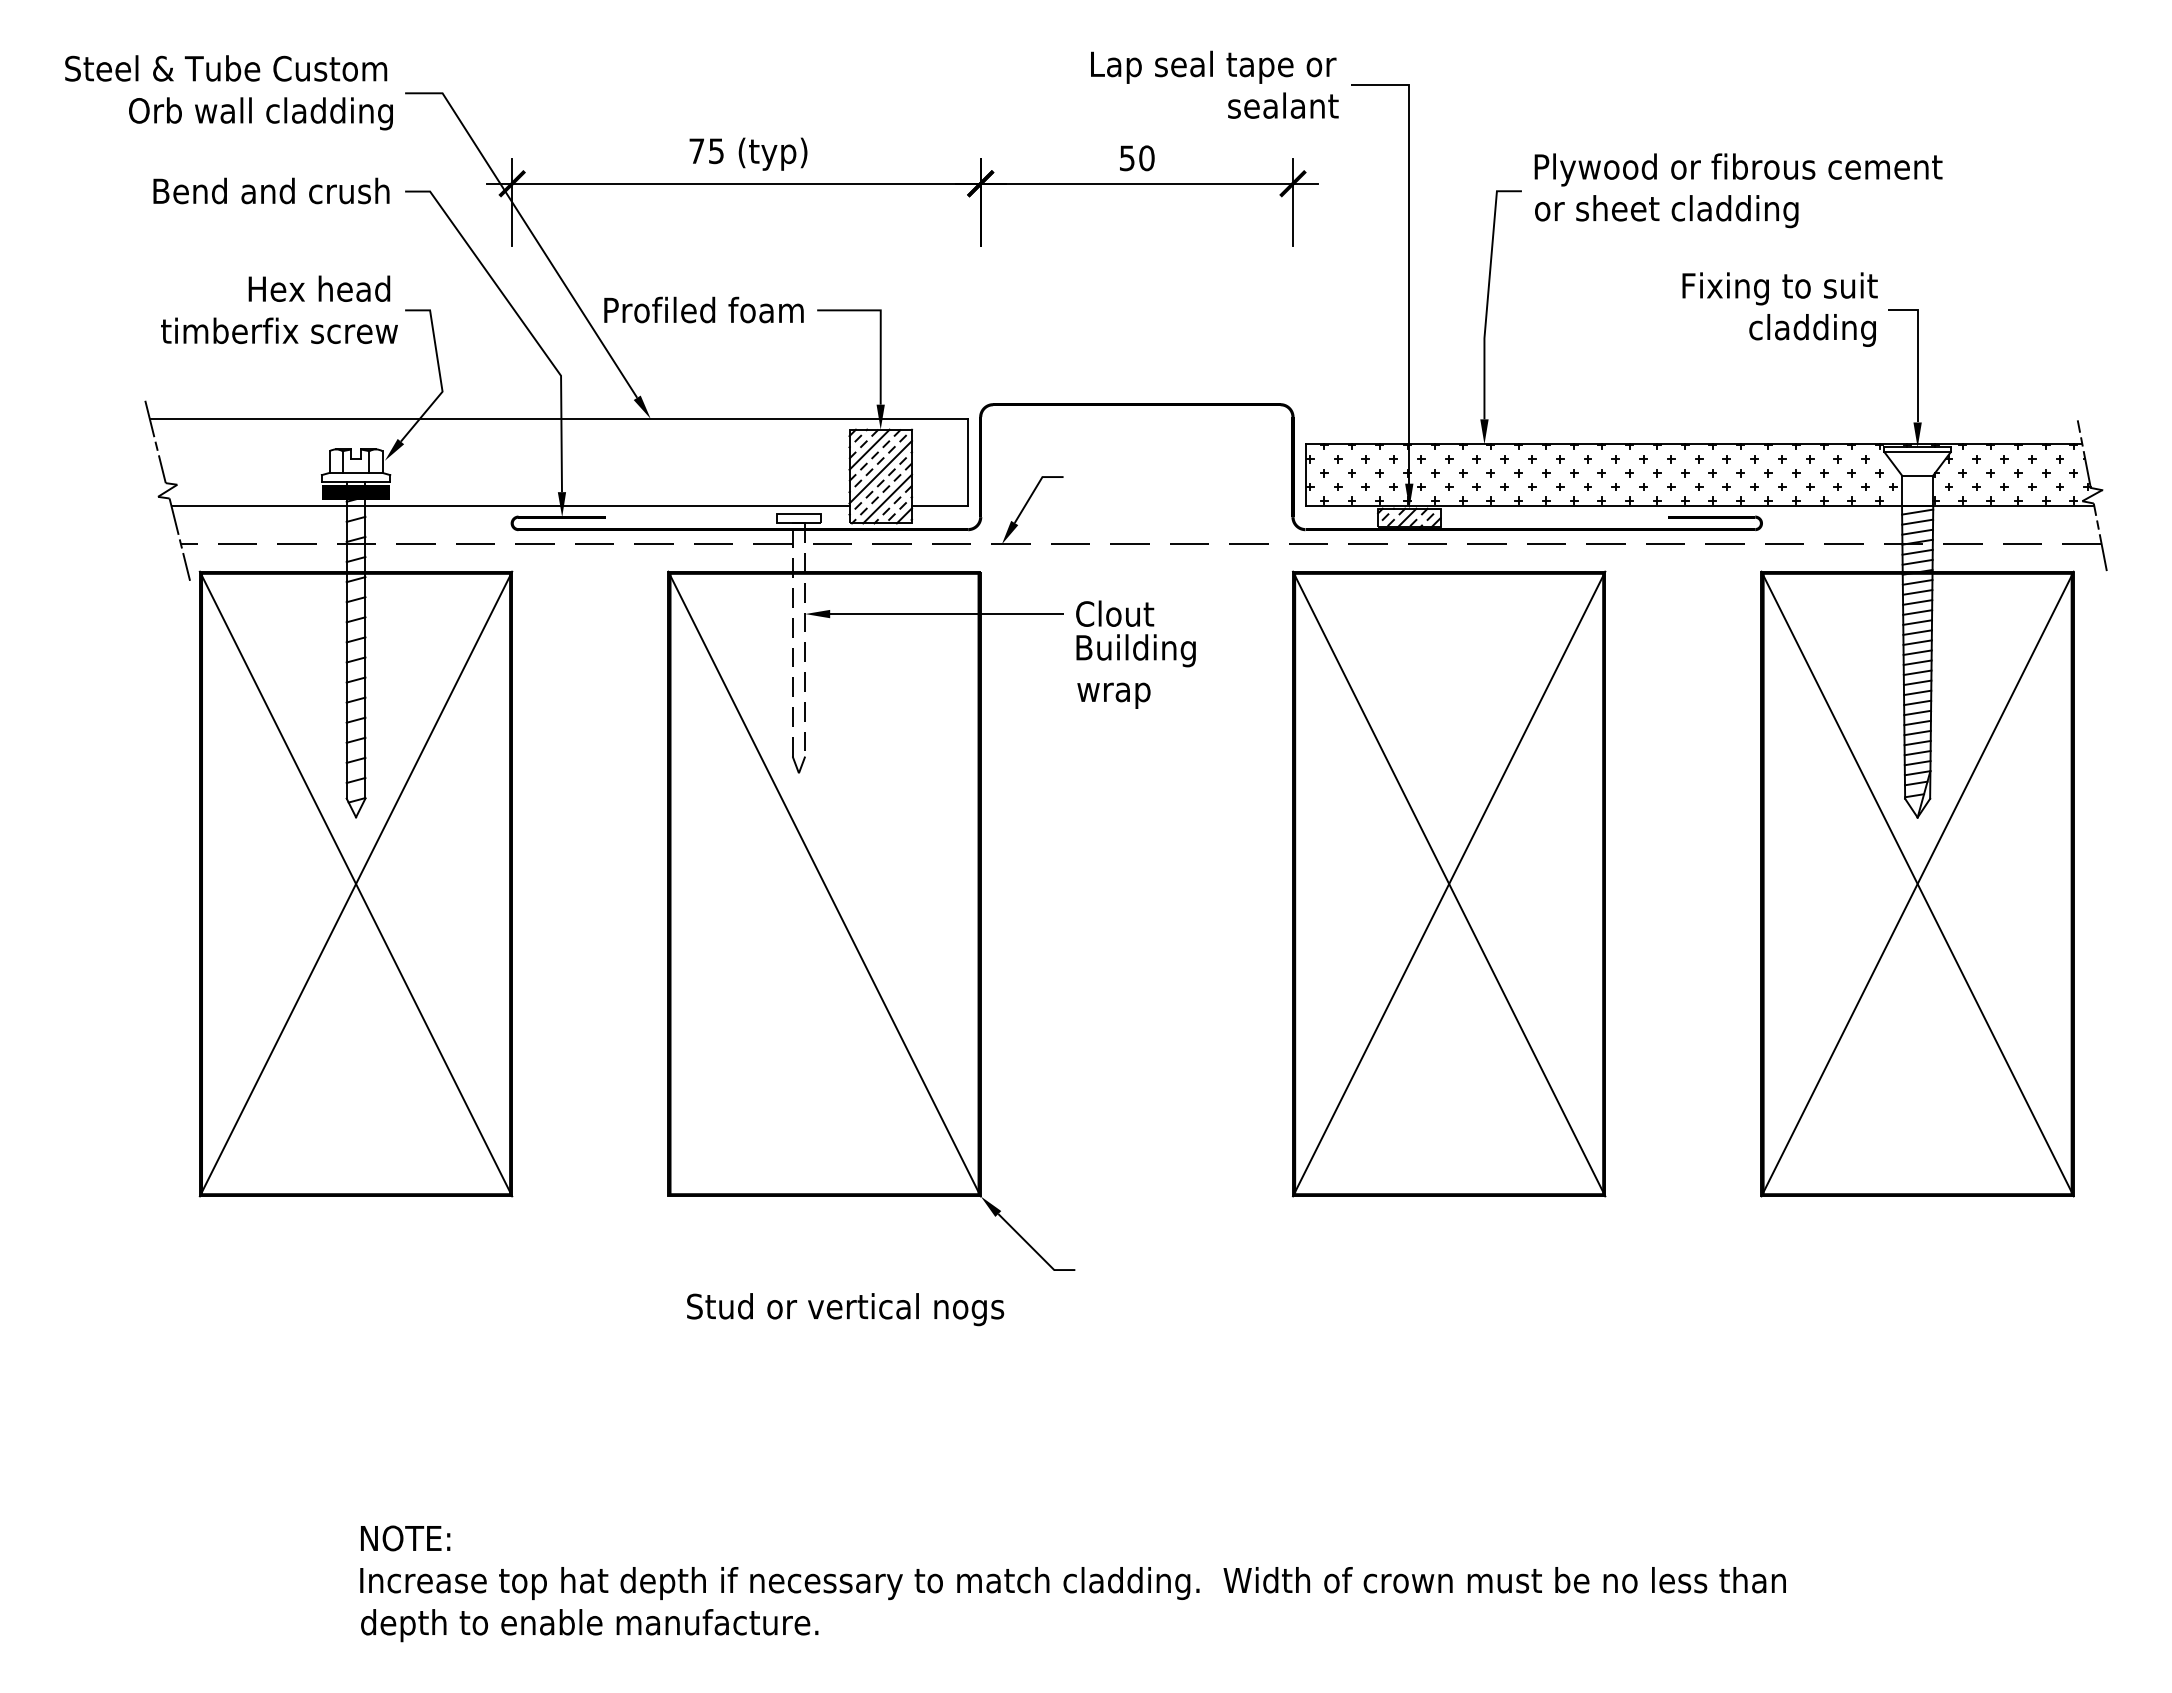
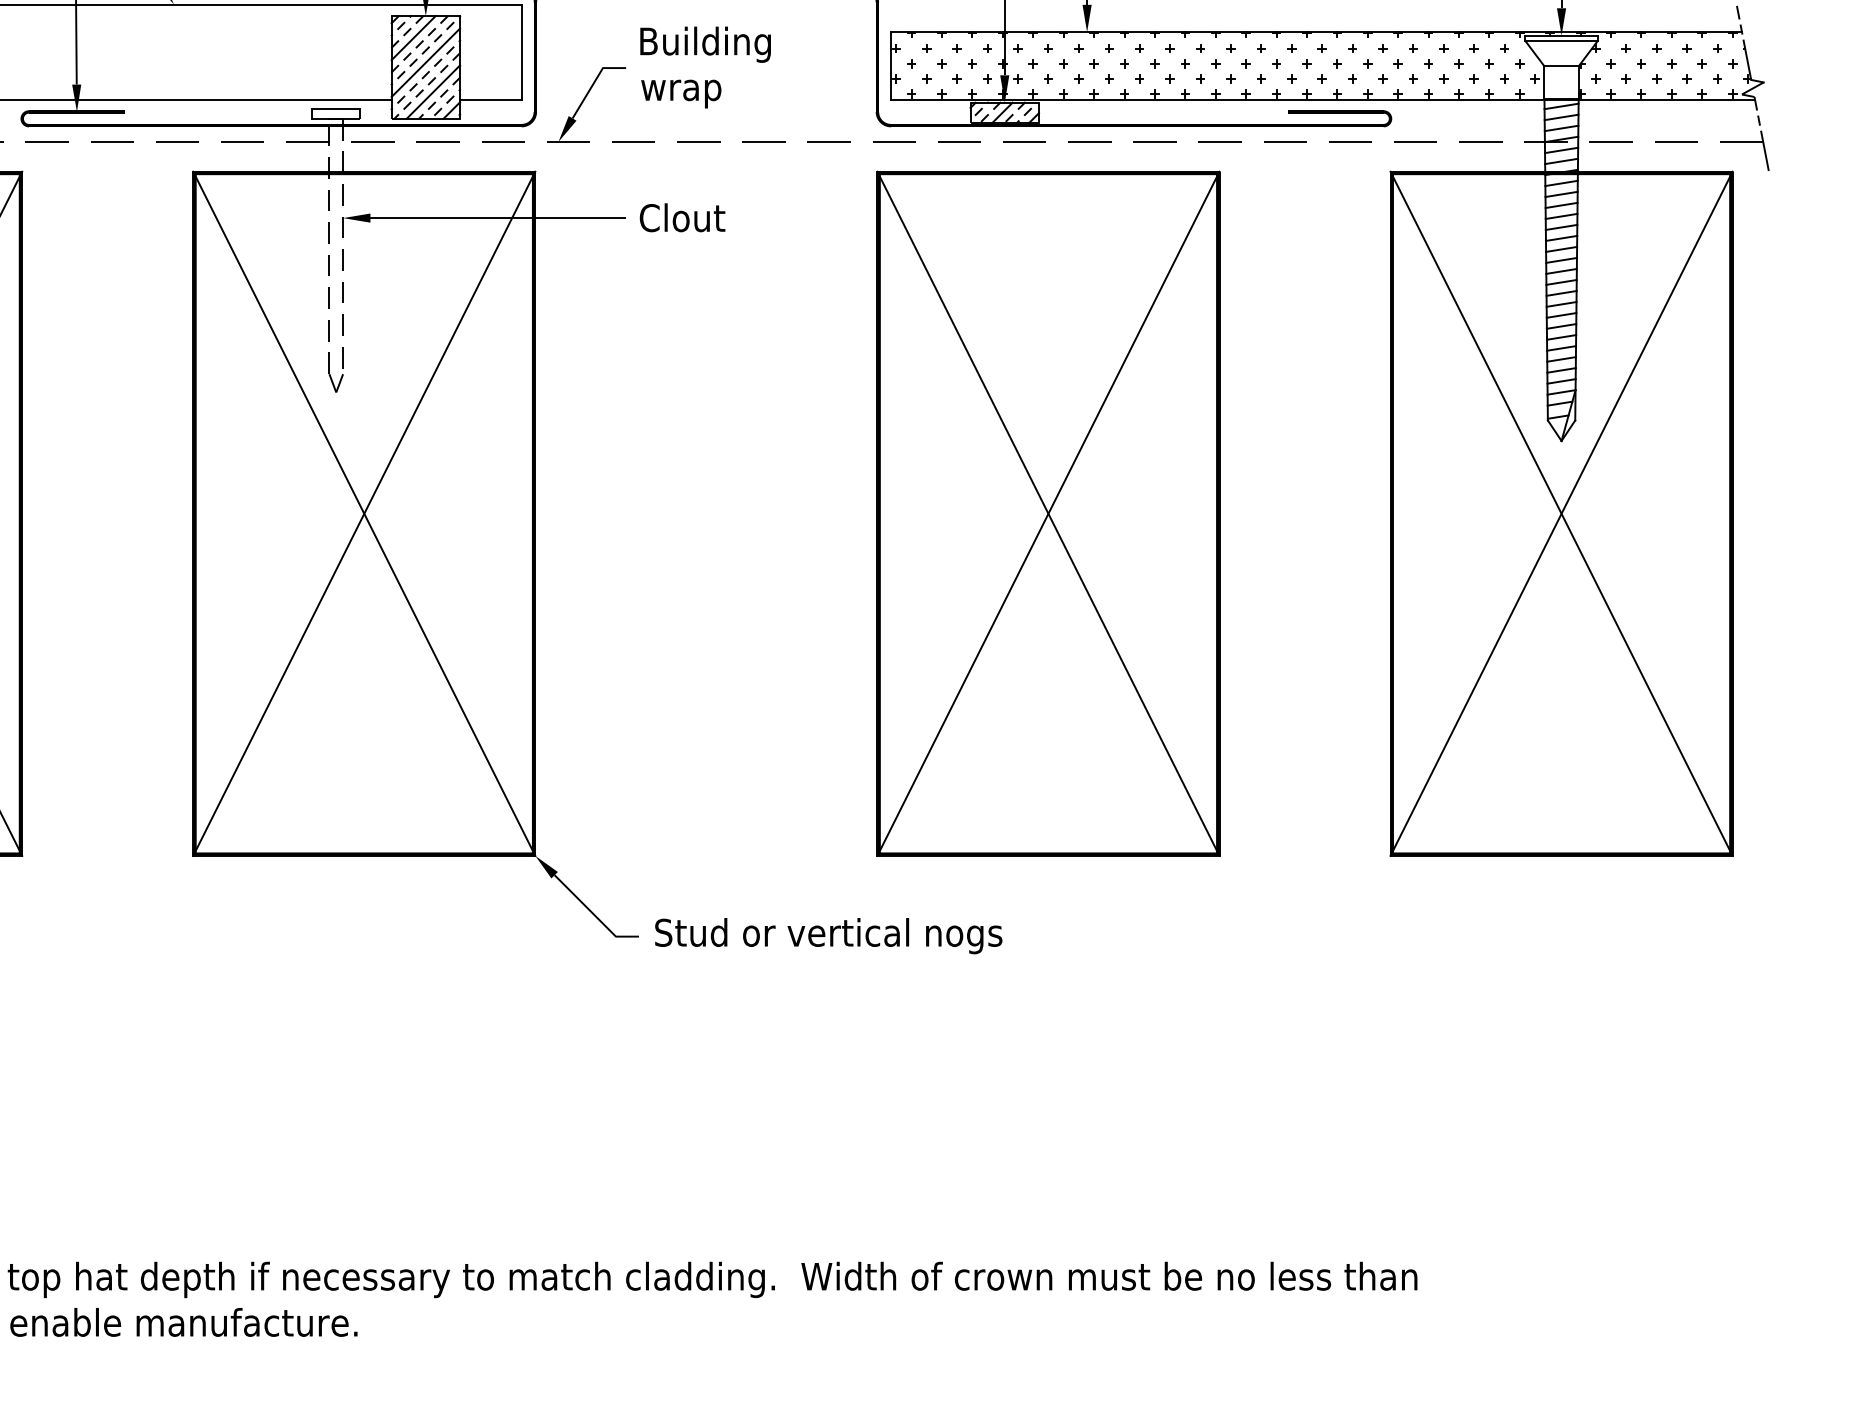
text: (1135, 671) -> (704, 67), moved
line: (824, 883) -> (364, 513), added
text: (845, 1309) -> (828, 936), moved

